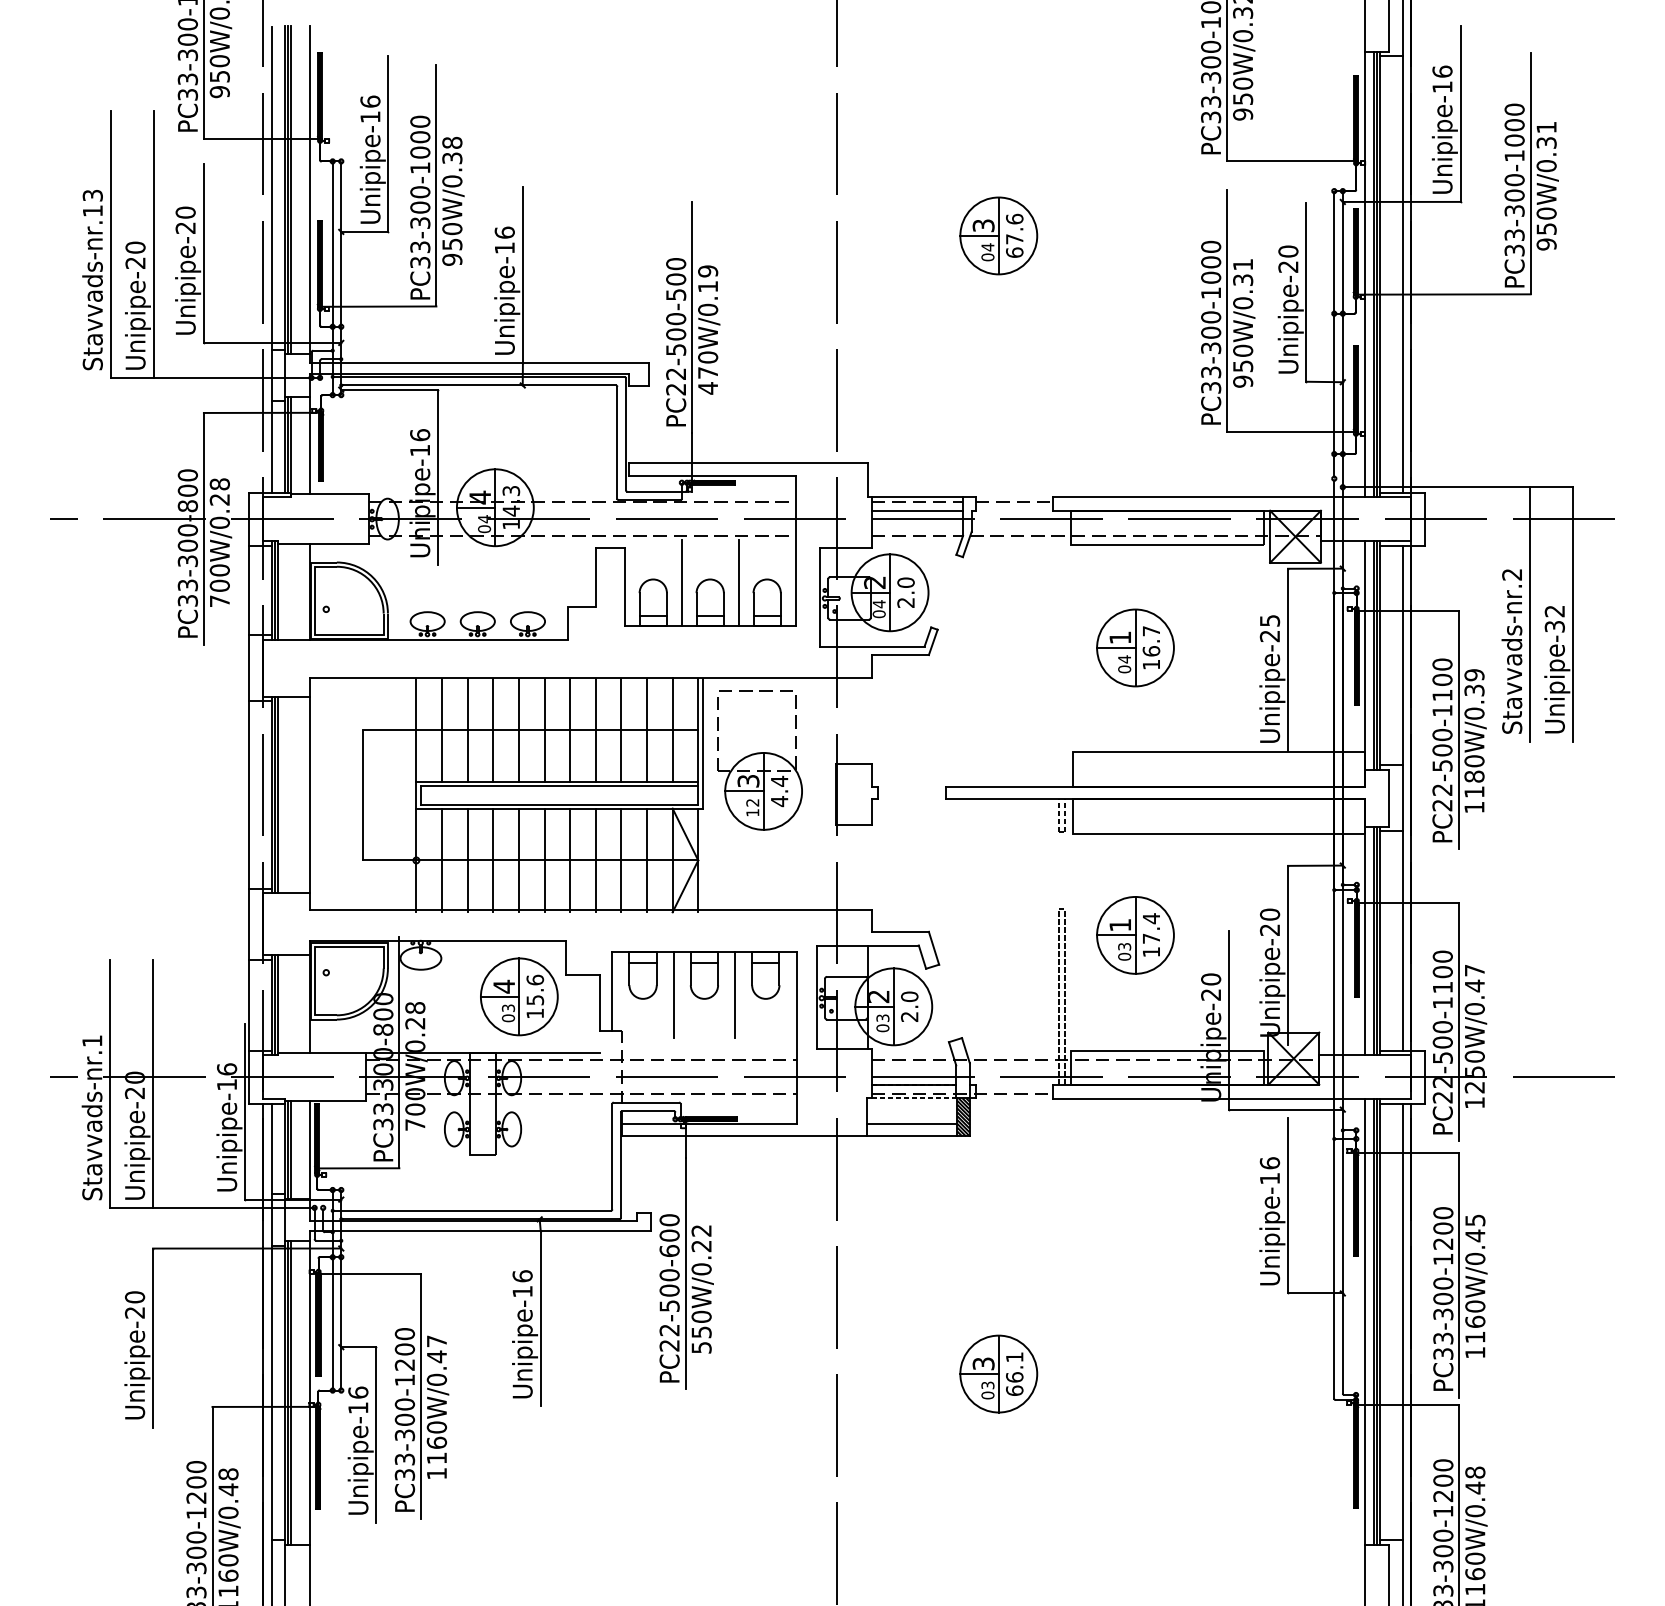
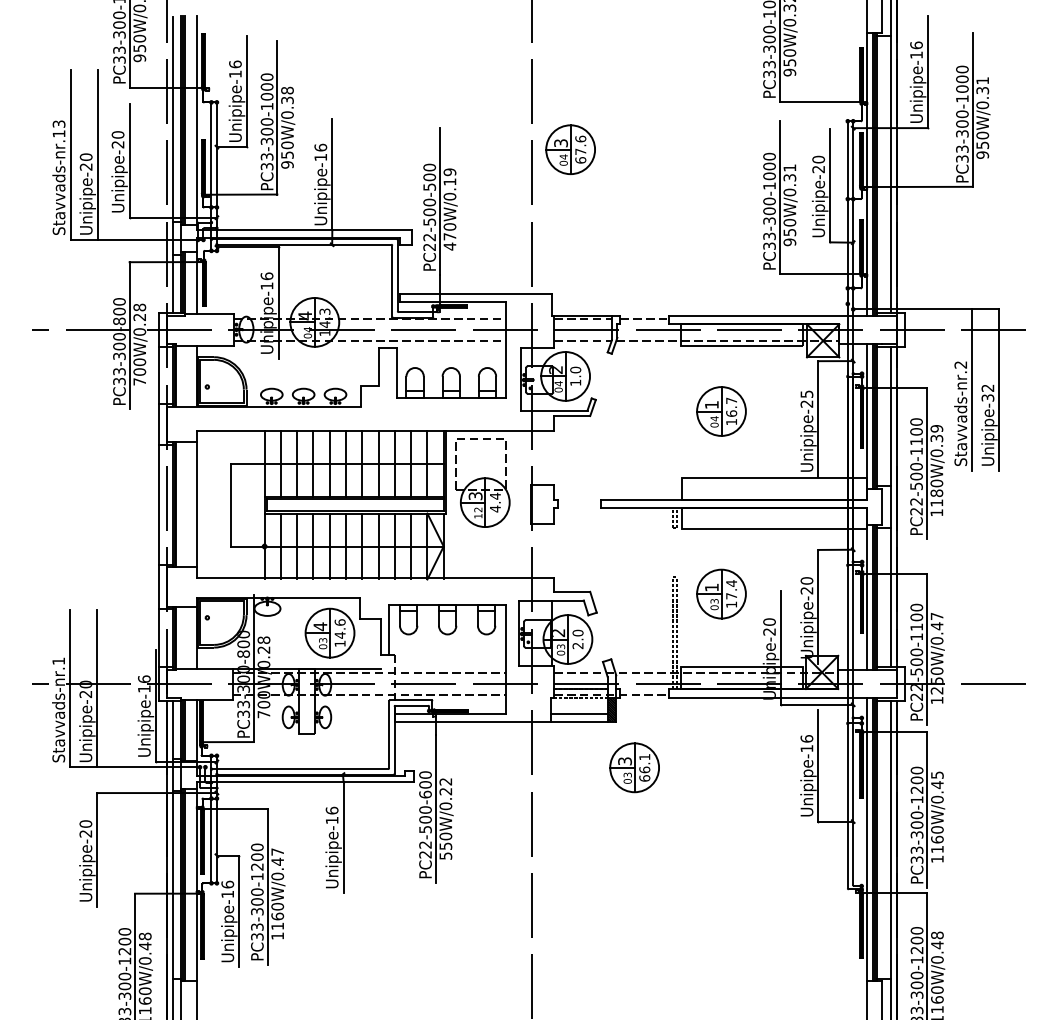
part: (998, 235) -> (570, 149), moved
line: (916, 511) -> (582, 324), removed
line: (682, 583) -> (433, 370), removed
line: (738, 583) -> (469, 370), removed
text: (905, 602) -> (575, 382), 2.0 -> 1.0
line: (674, 994) -> (428, 631), removed
line: (735, 994) -> (467, 631), removed
text: (534, 998) -> (339, 634), 15.6 -> 14.6
part: (998, 1373) -> (634, 767), moved

